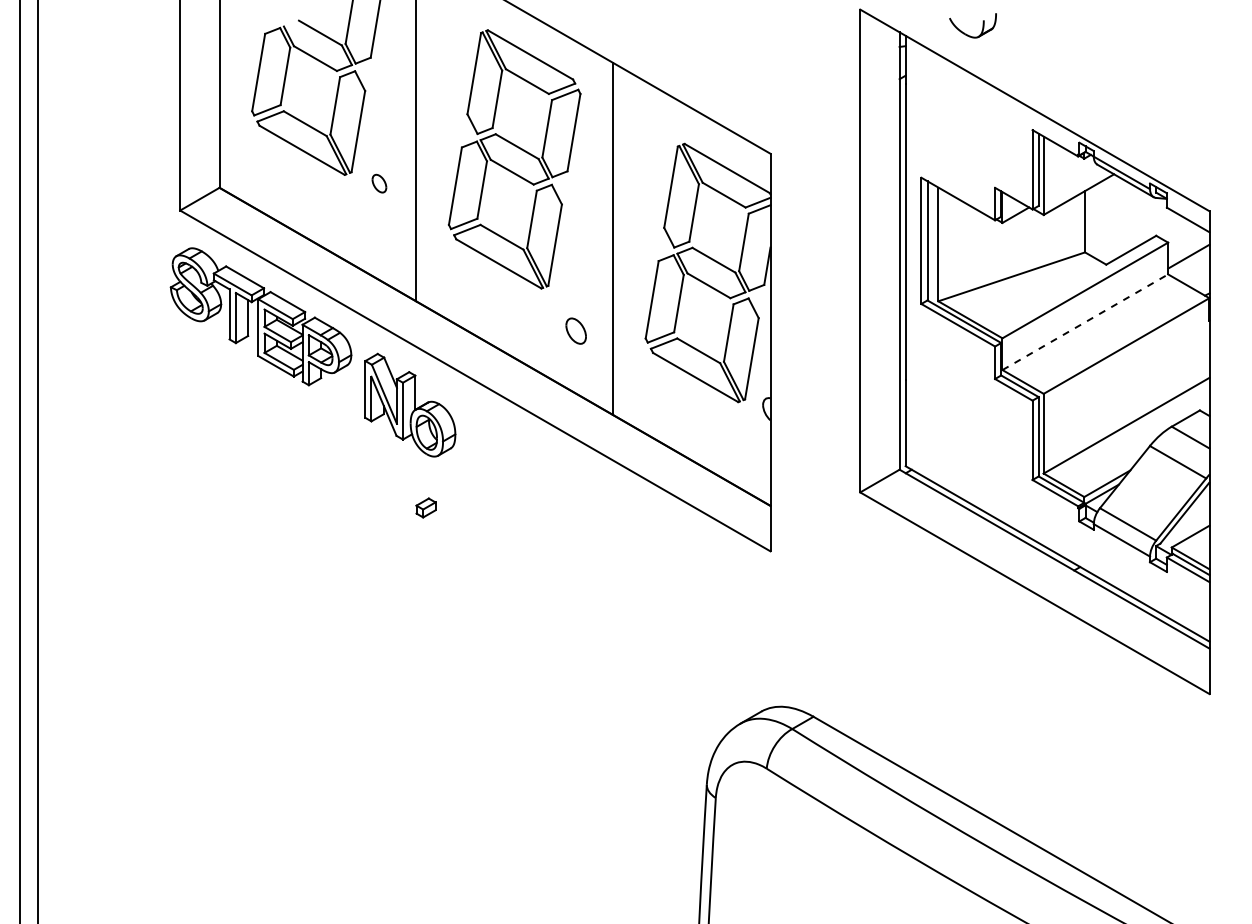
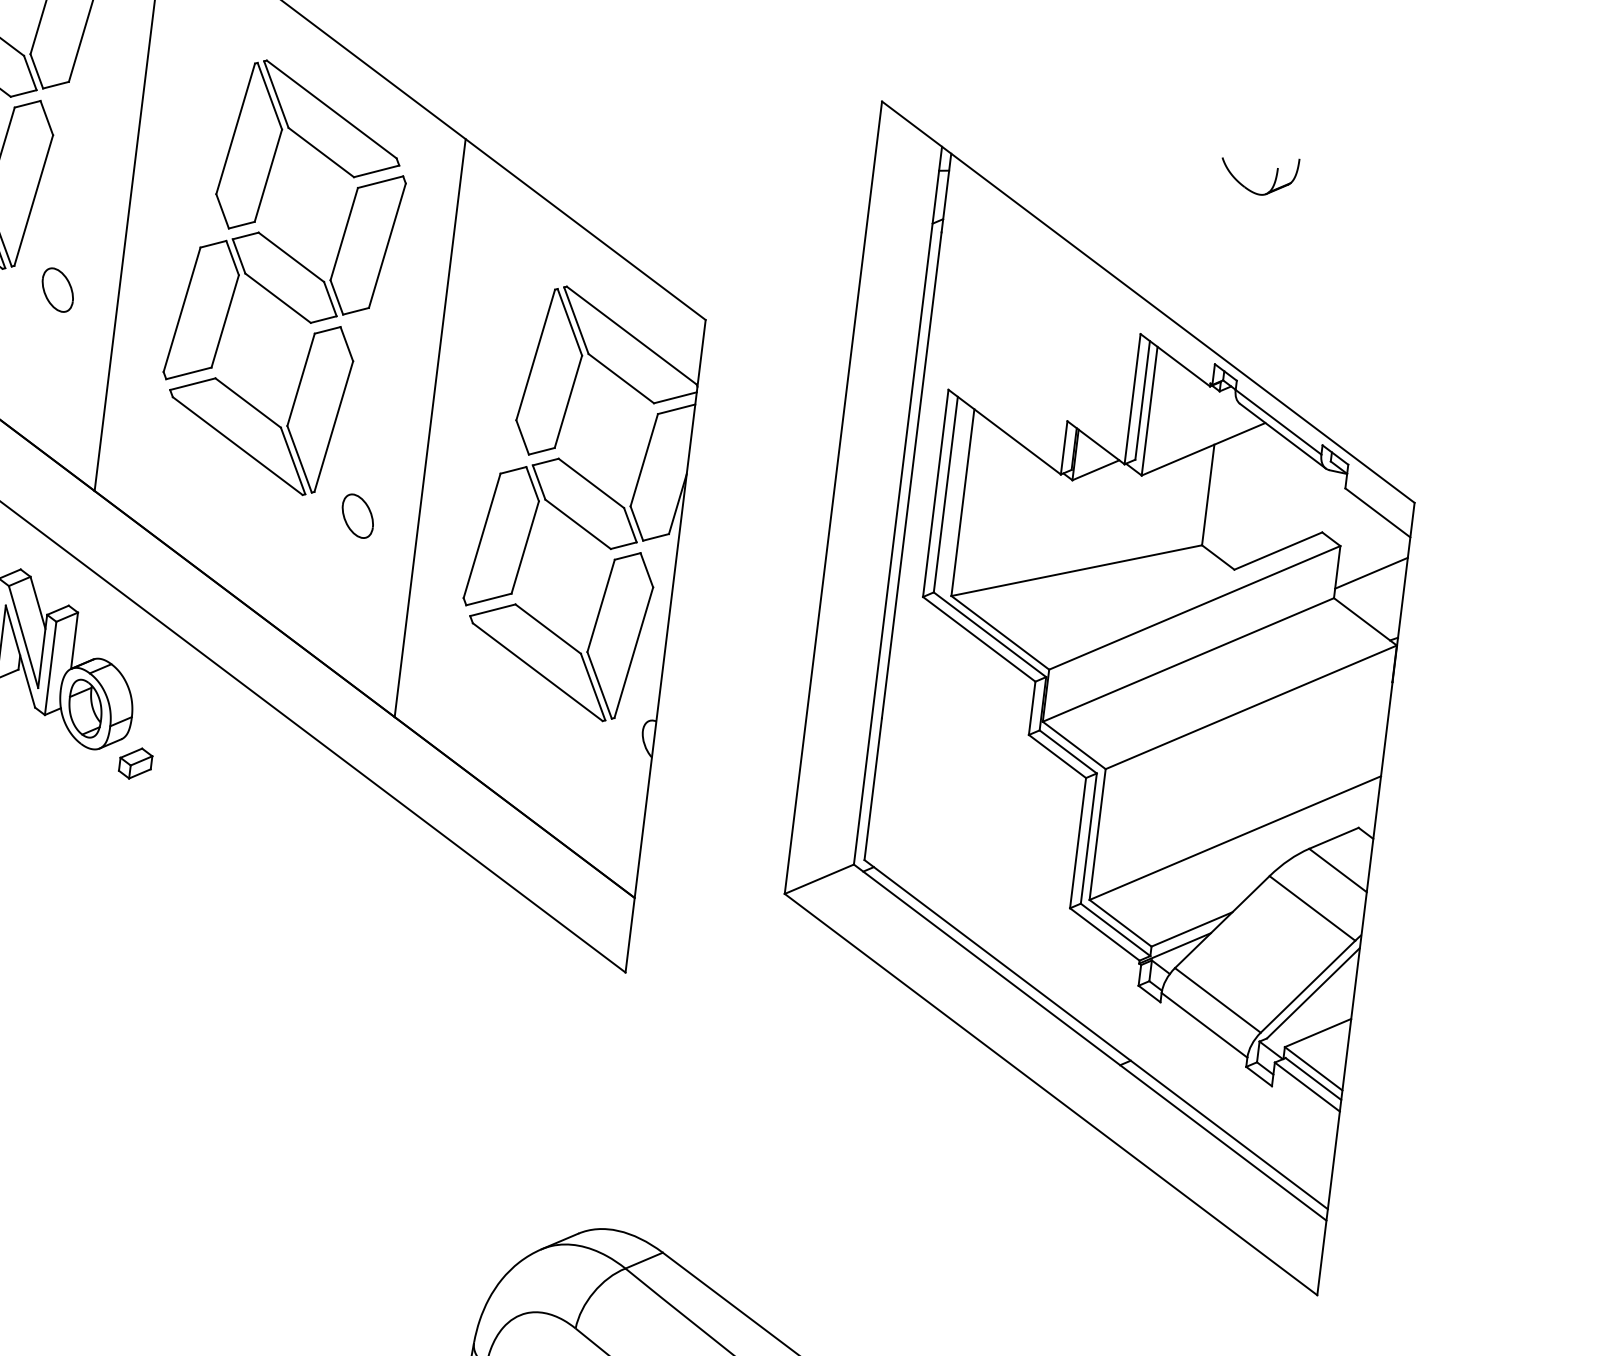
part: (968, 34) -> (1249, 188), moved
part: (379, 183) -> (57, 290), size x1.43
line: (1085, 322) -> (1188, 660), dashed -> solid
part: (575, 330) -> (356, 514), moved
part: (425, 507) -> (134, 762), moved

